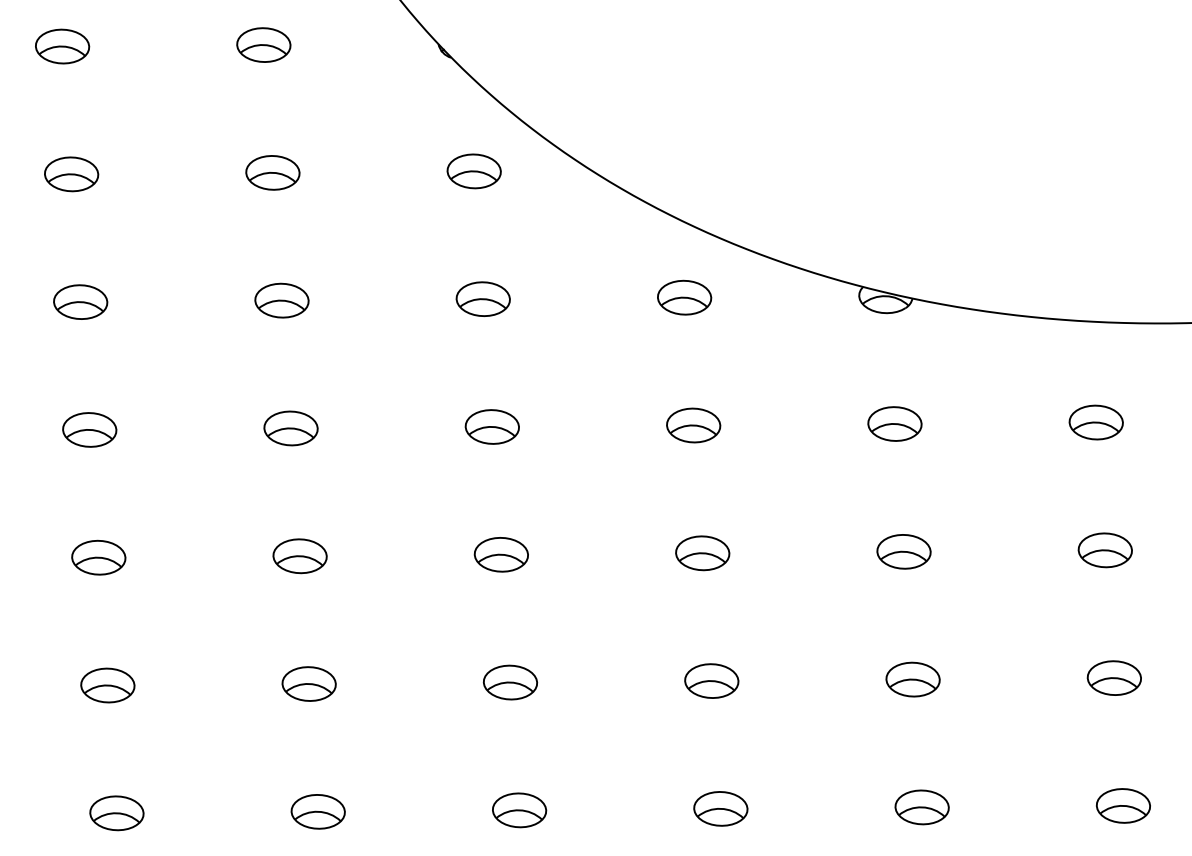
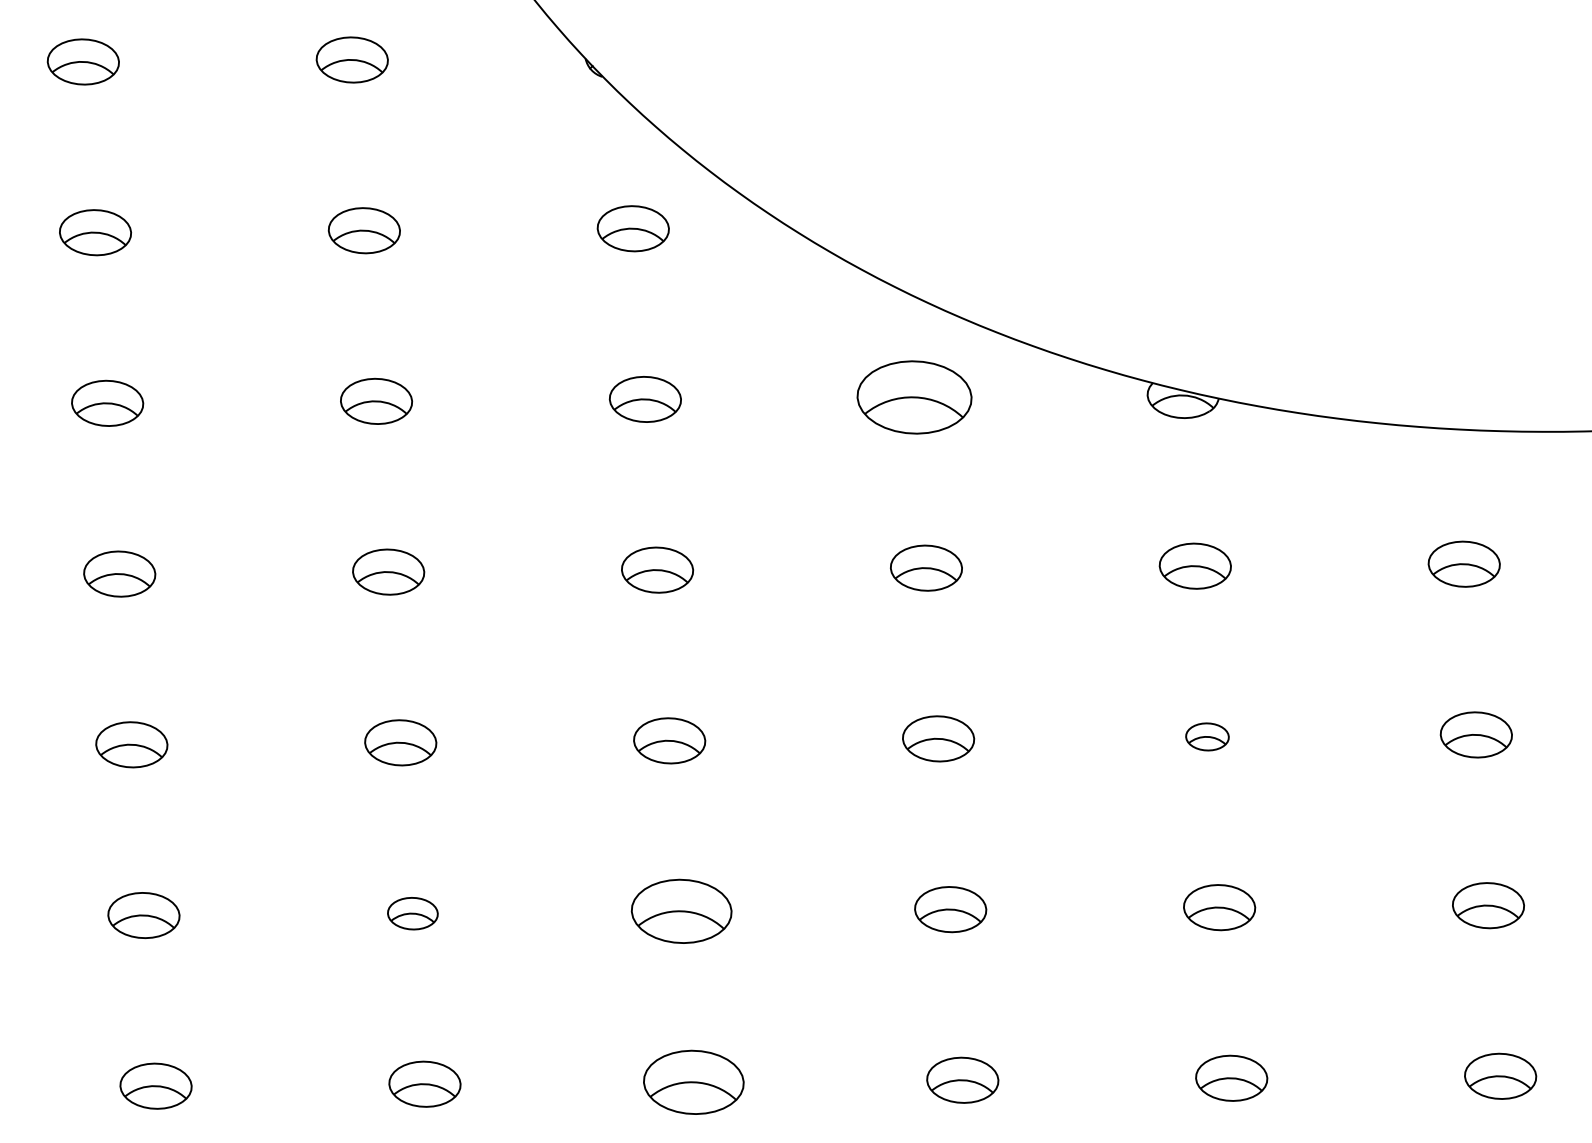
part: (683, 297) -> (913, 397), size x1.6
part: (904, 551) -> (1207, 736), size x0.6
part: (510, 682) -> (681, 911), size x1.4
part: (308, 684) -> (412, 913), size x0.7
part: (519, 809) -> (693, 1081), size x1.4

